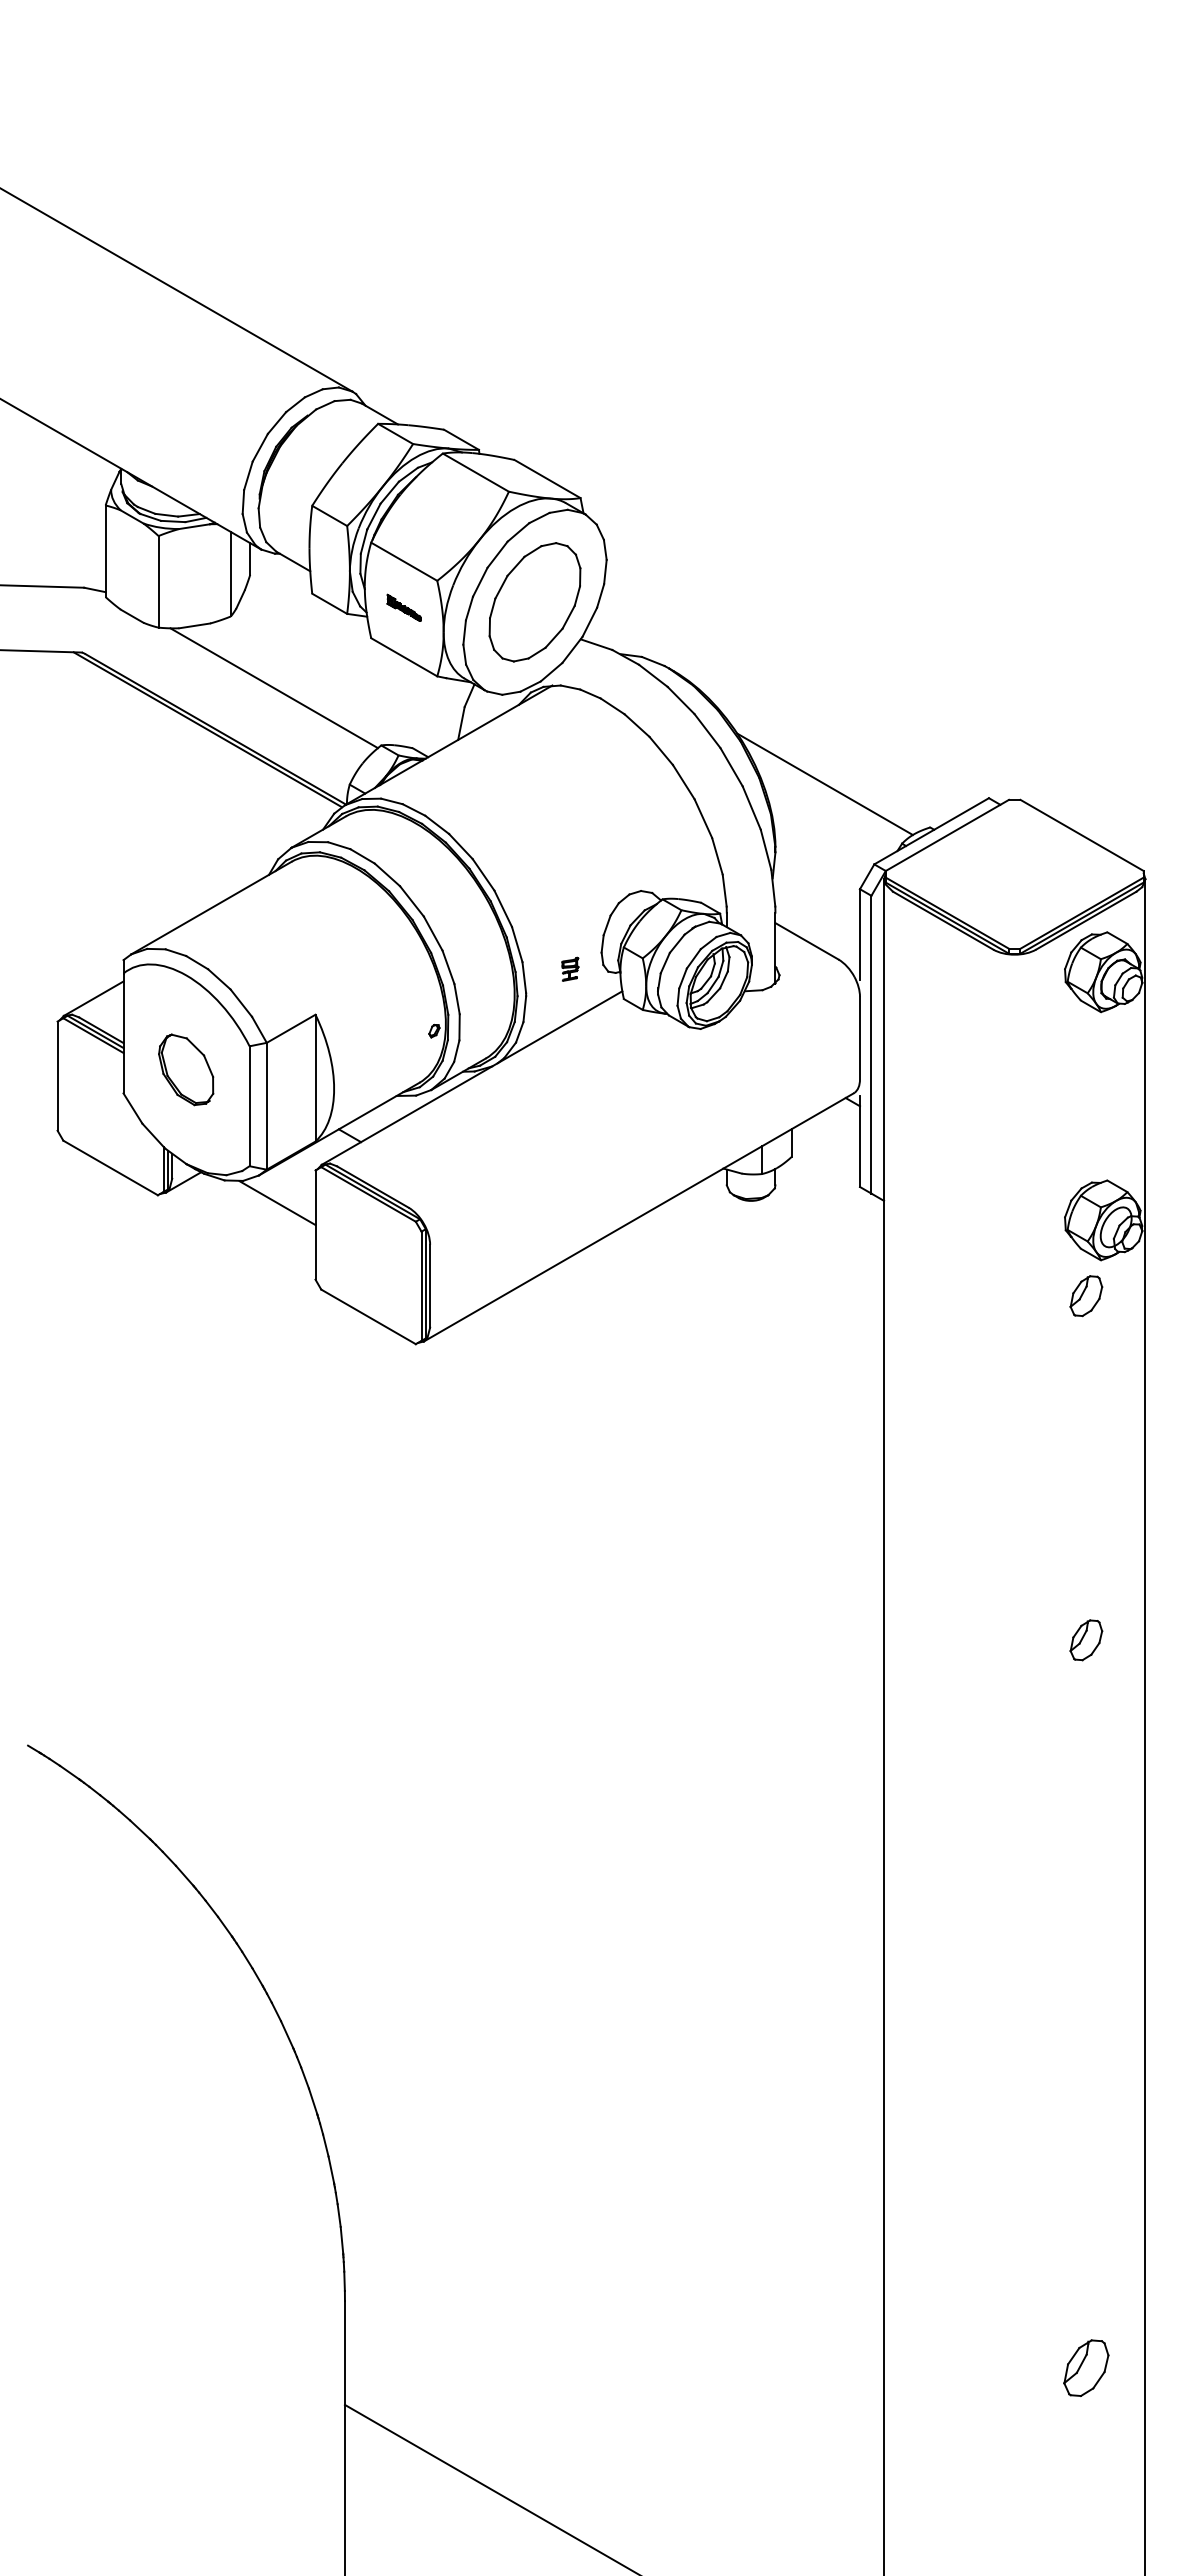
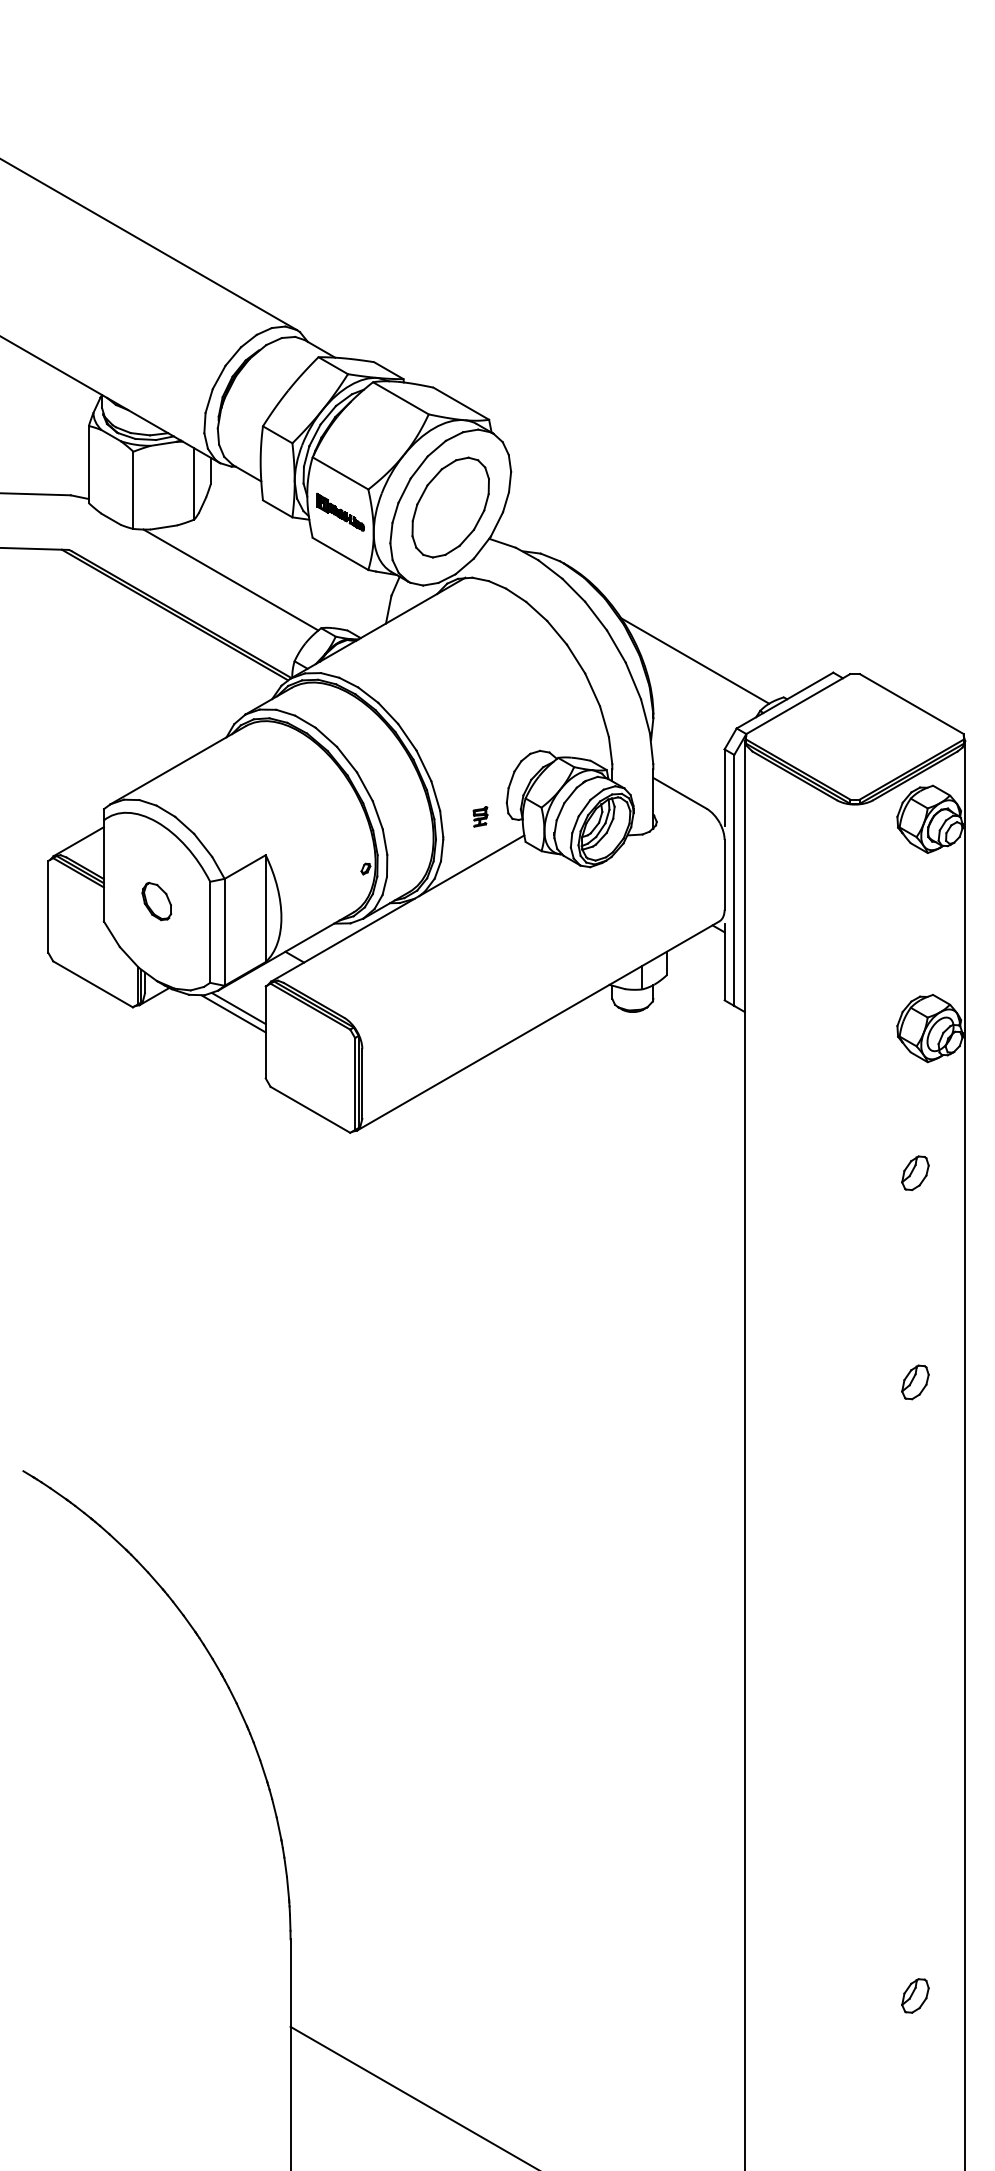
part: (403, 607) -> (339, 511), size x1.67
part: (186, 1069) -> (157, 901), size x0.62
line: (283, 1196) -> (238, 1008), added
part: (1086, 1296) -> (915, 1173), moved
part: (1086, 2368) -> (915, 1996), size x0.71

